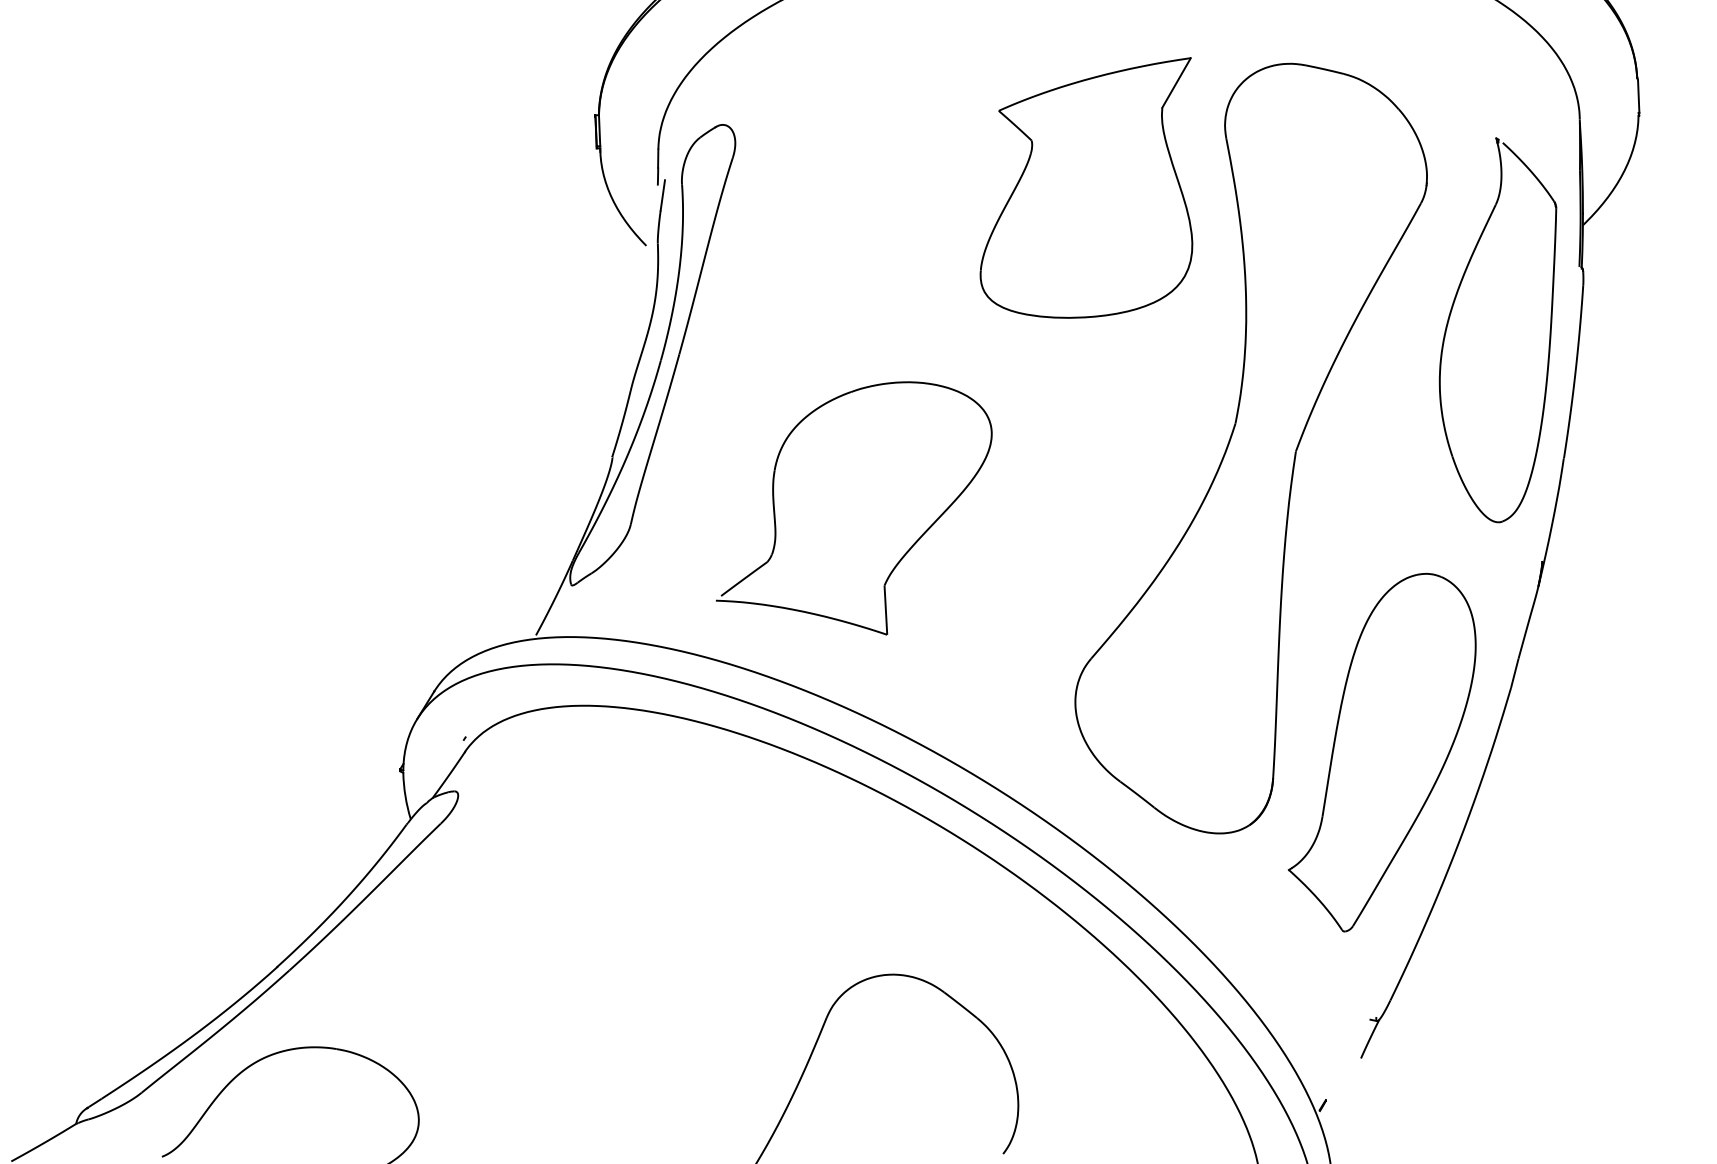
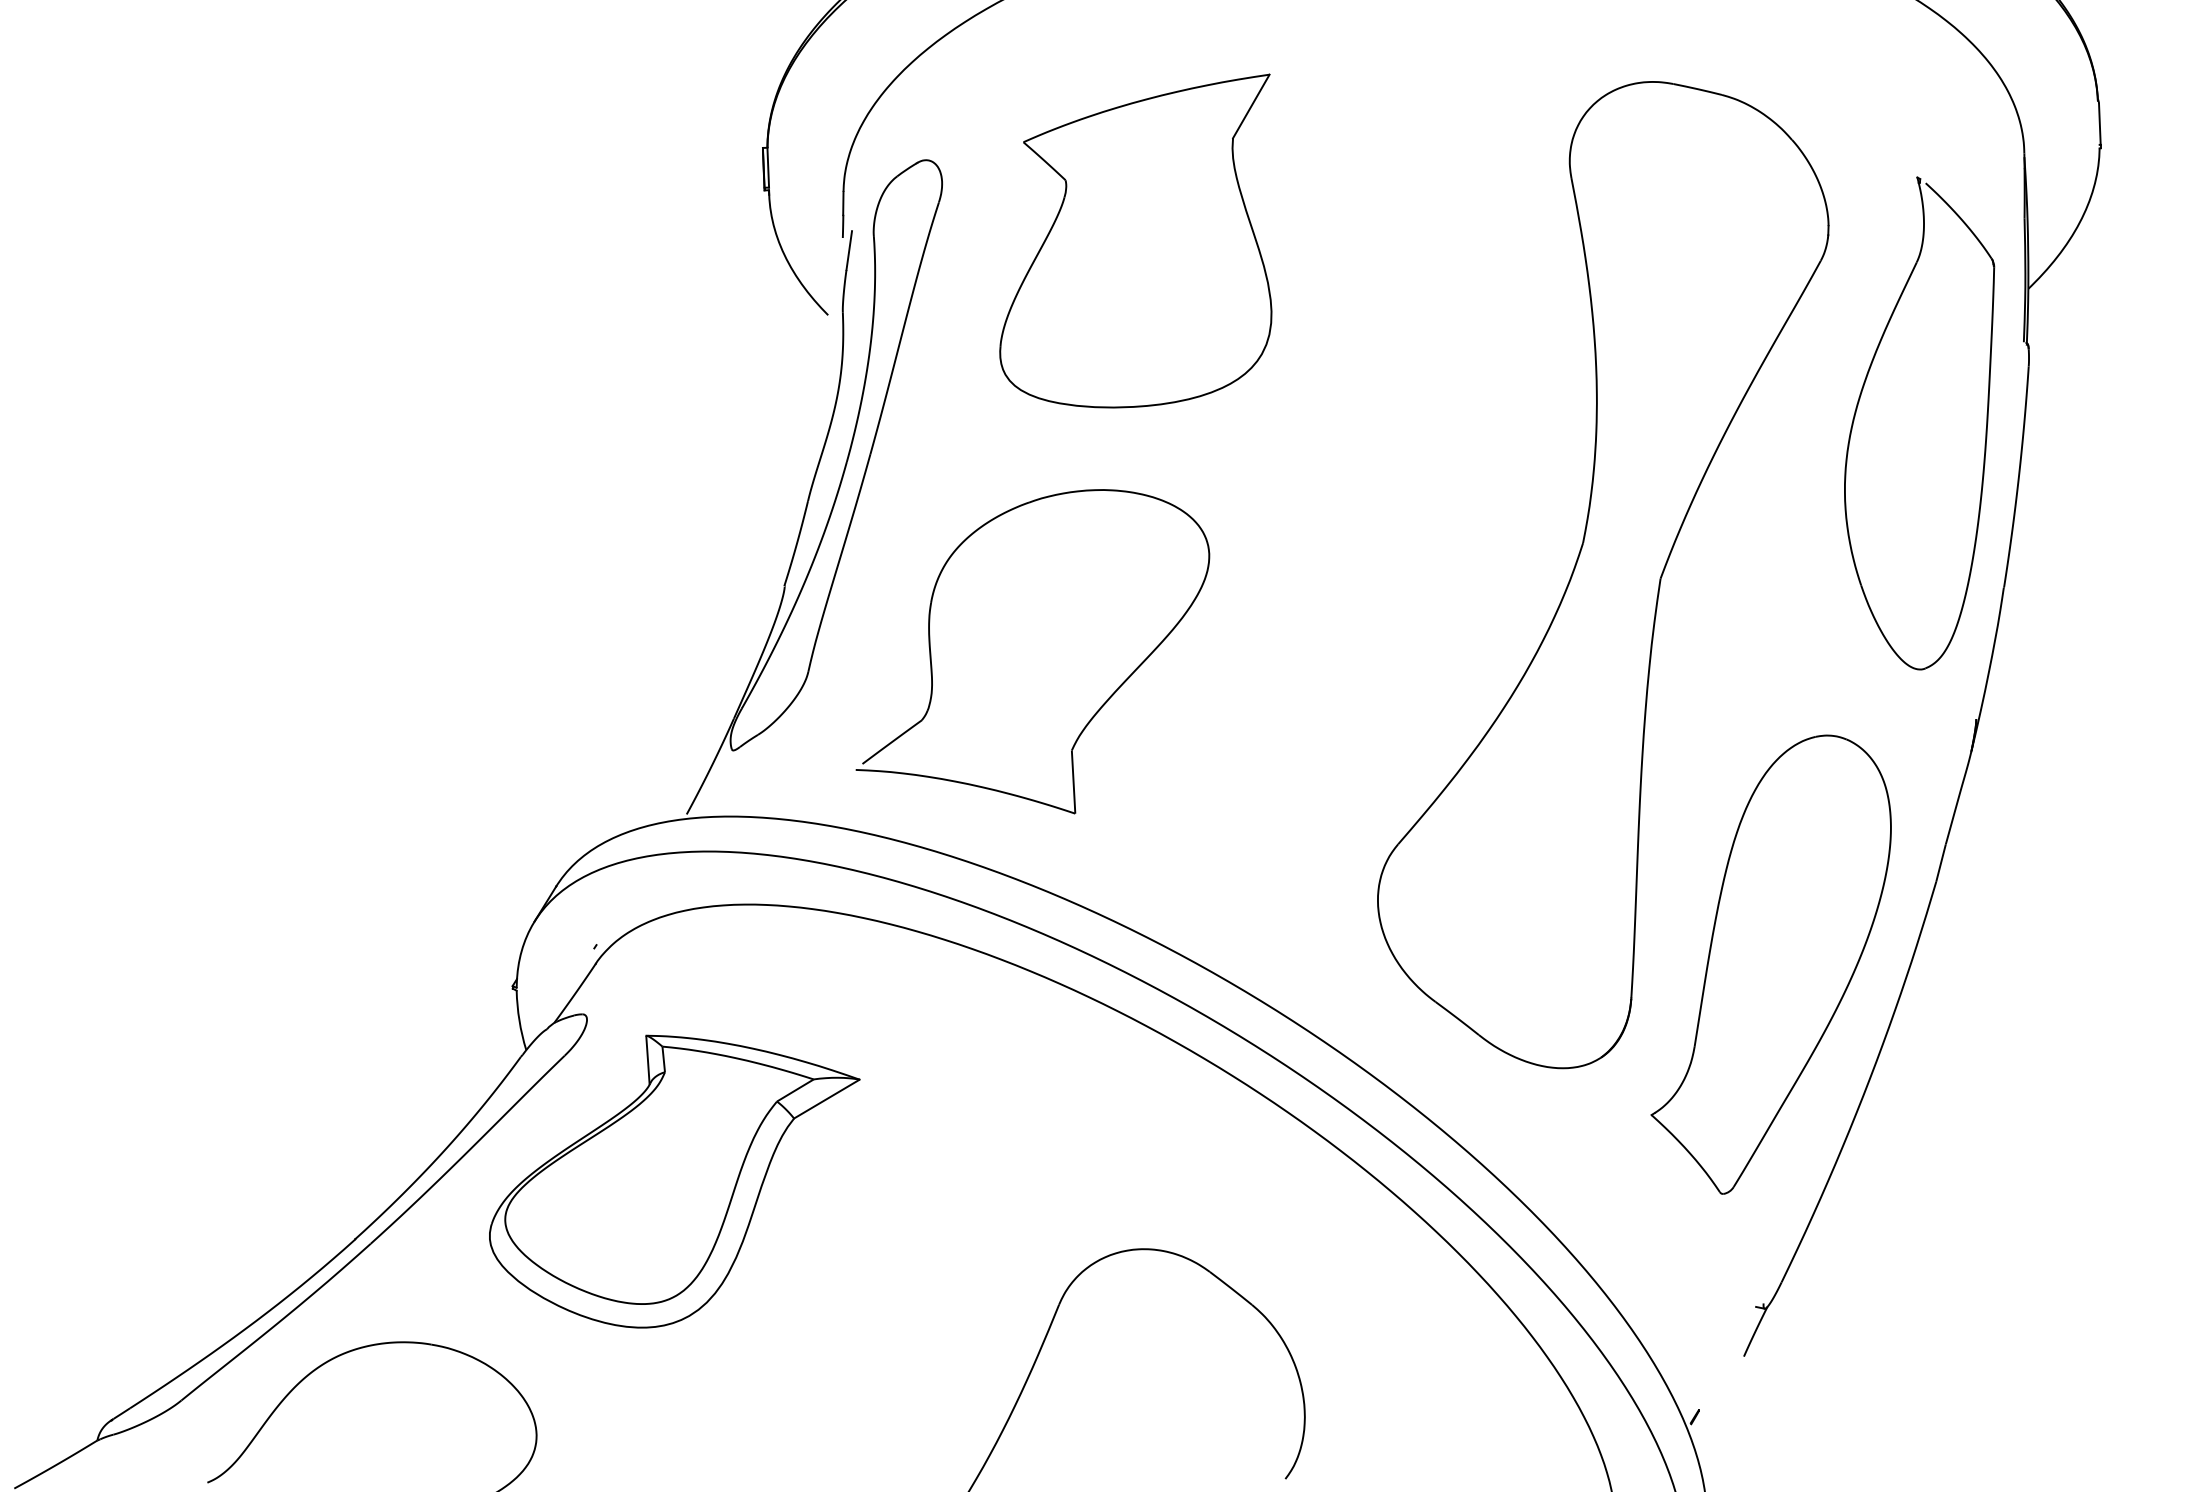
part: (1086, 187) -> (1135, 240), moved
part: (905, 552) -> (1098, 708), moved
part: (526, 921) -> (674, 1181), added

